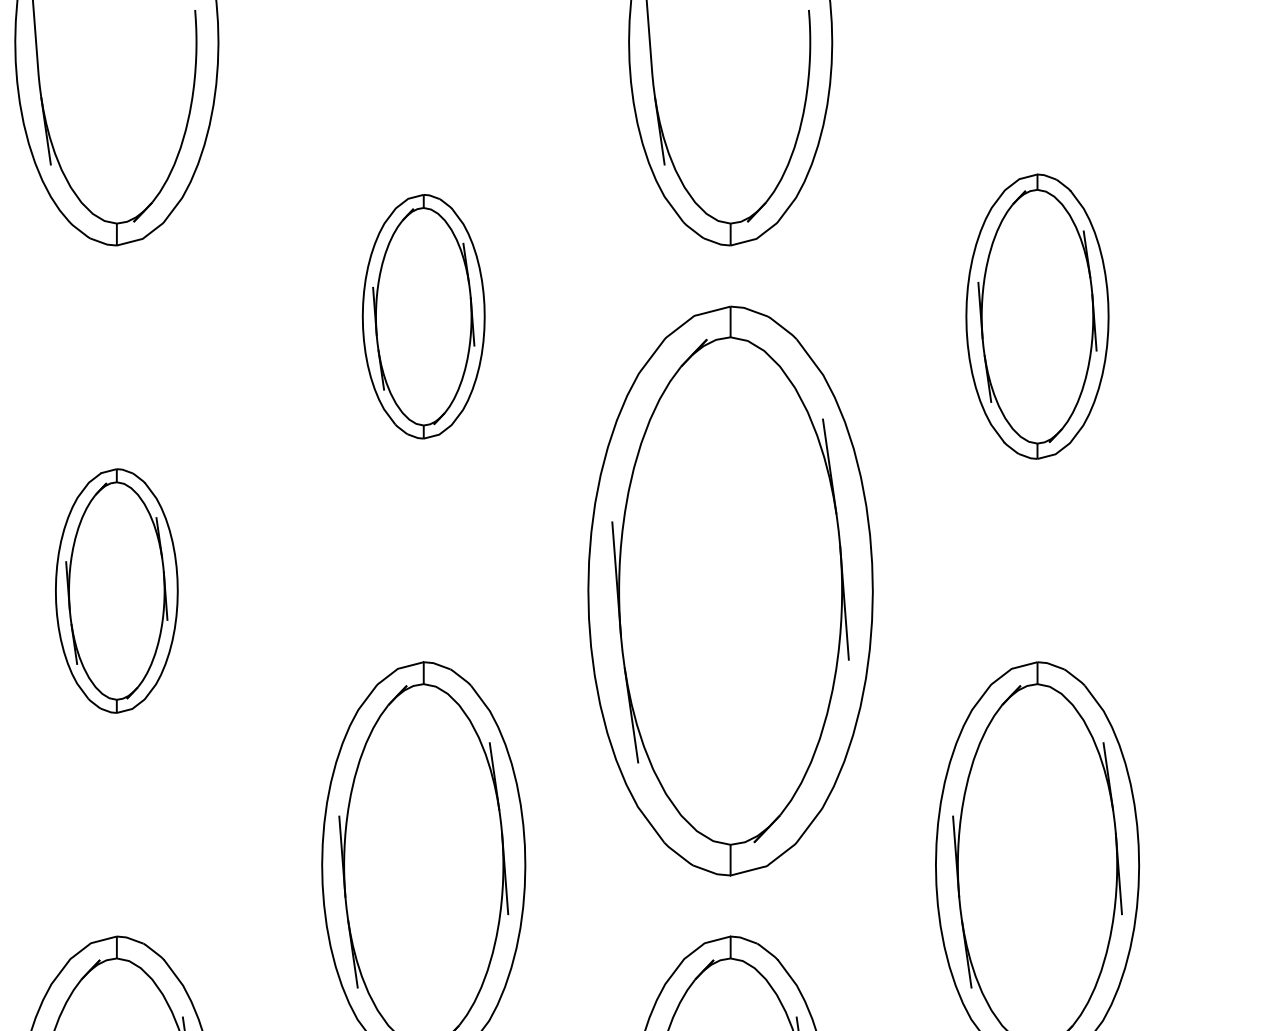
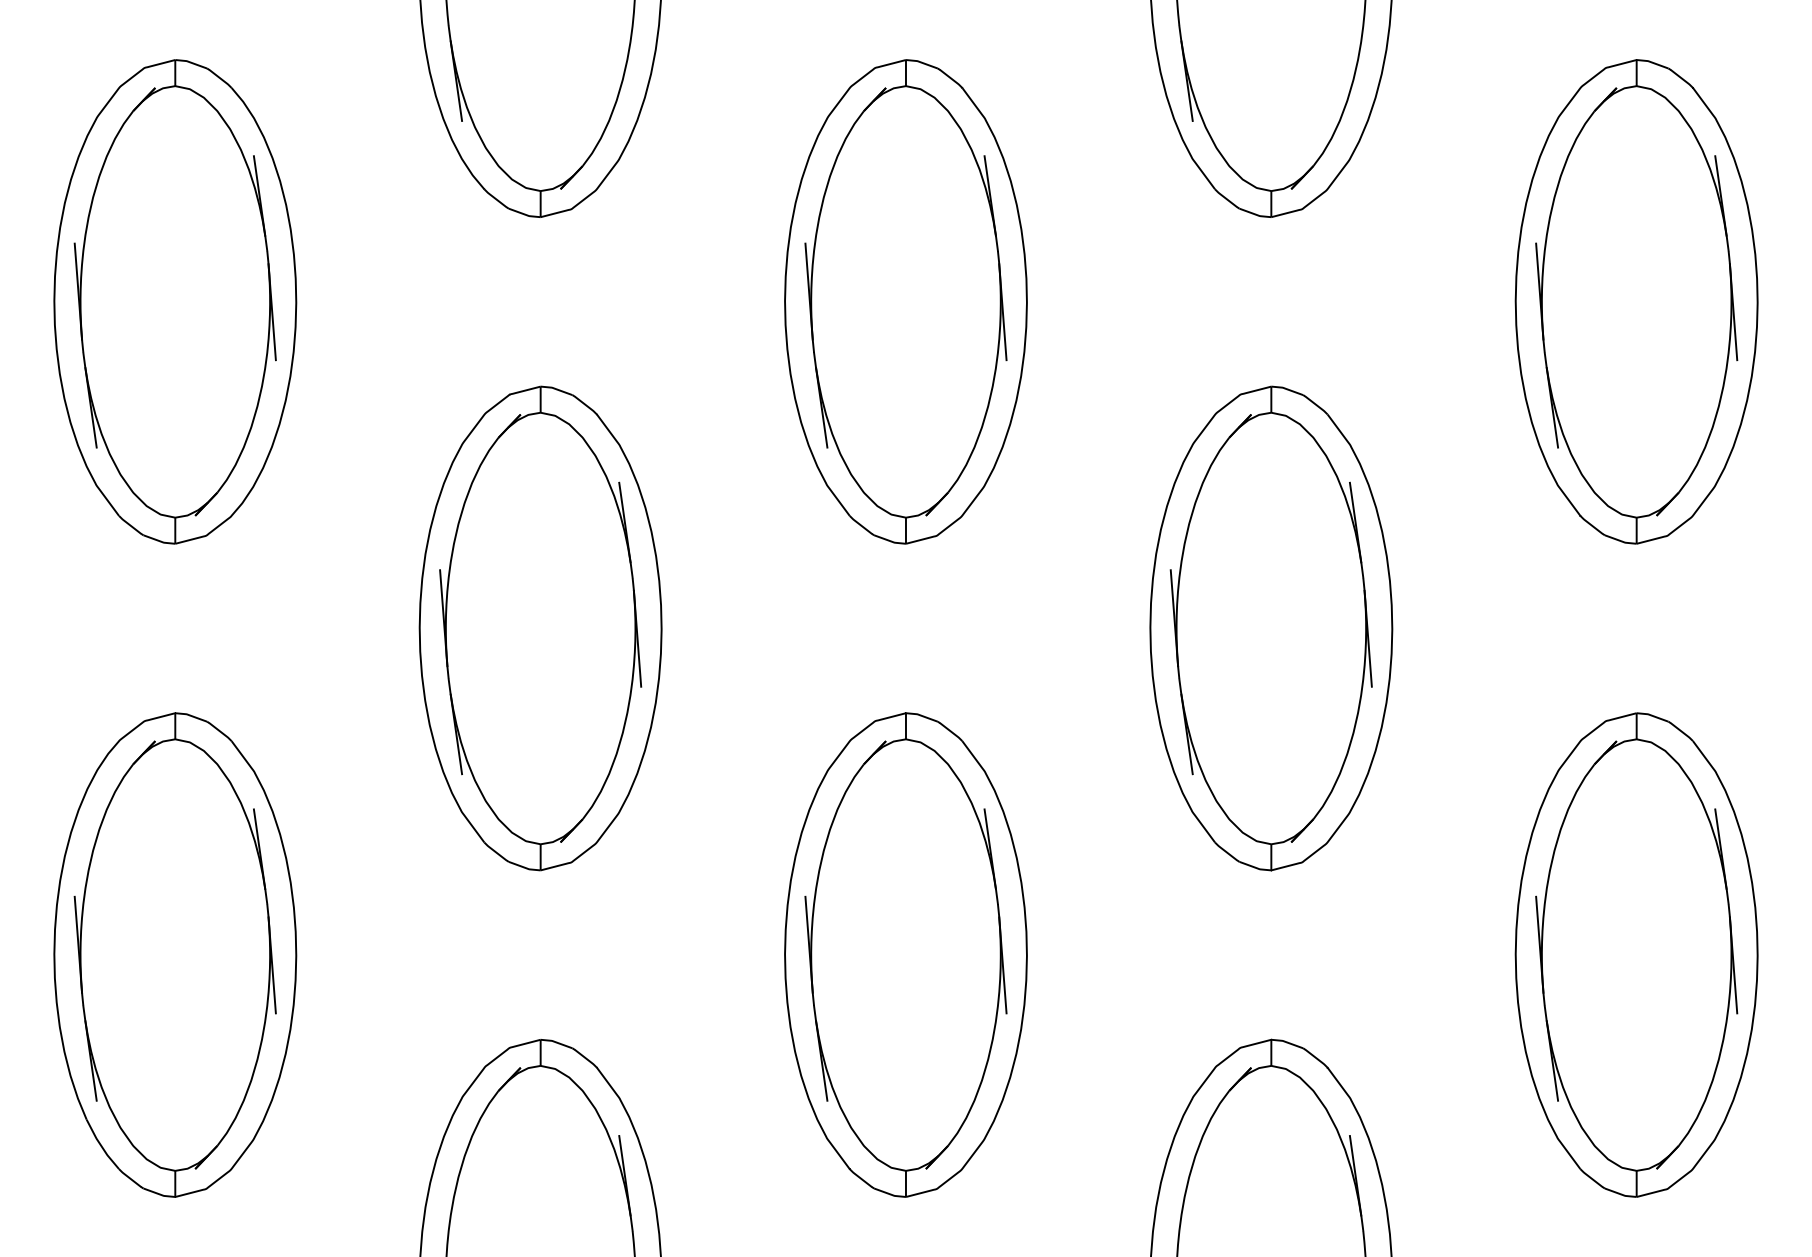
part: (423, 316) -> (905, 301), size x1.67
part: (1037, 316) -> (1636, 301), size x1.43
part: (116, 591) -> (540, 628), size x1.67
part: (730, 591) -> (1271, 628), size x0.71

